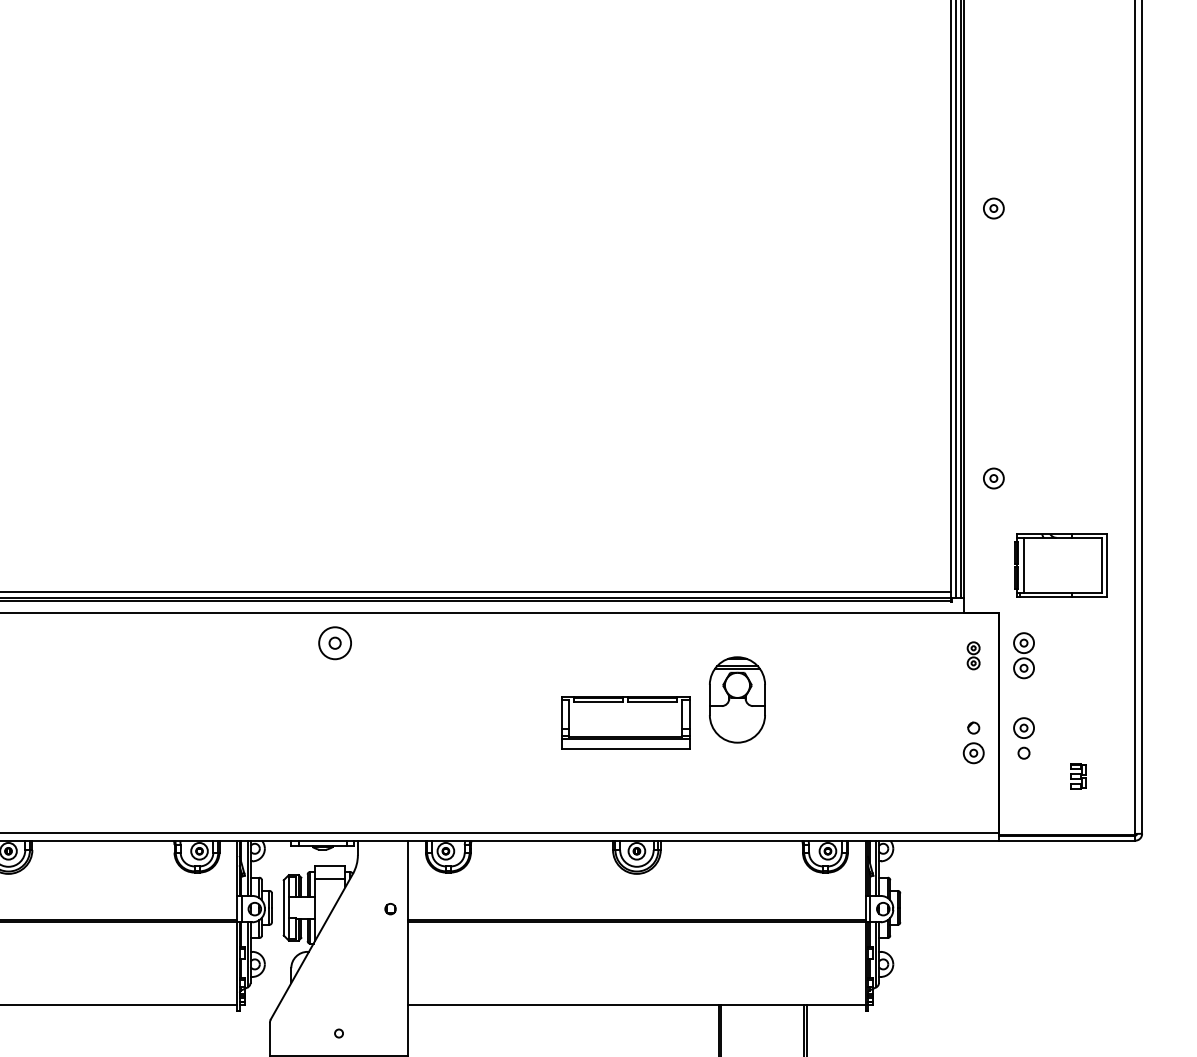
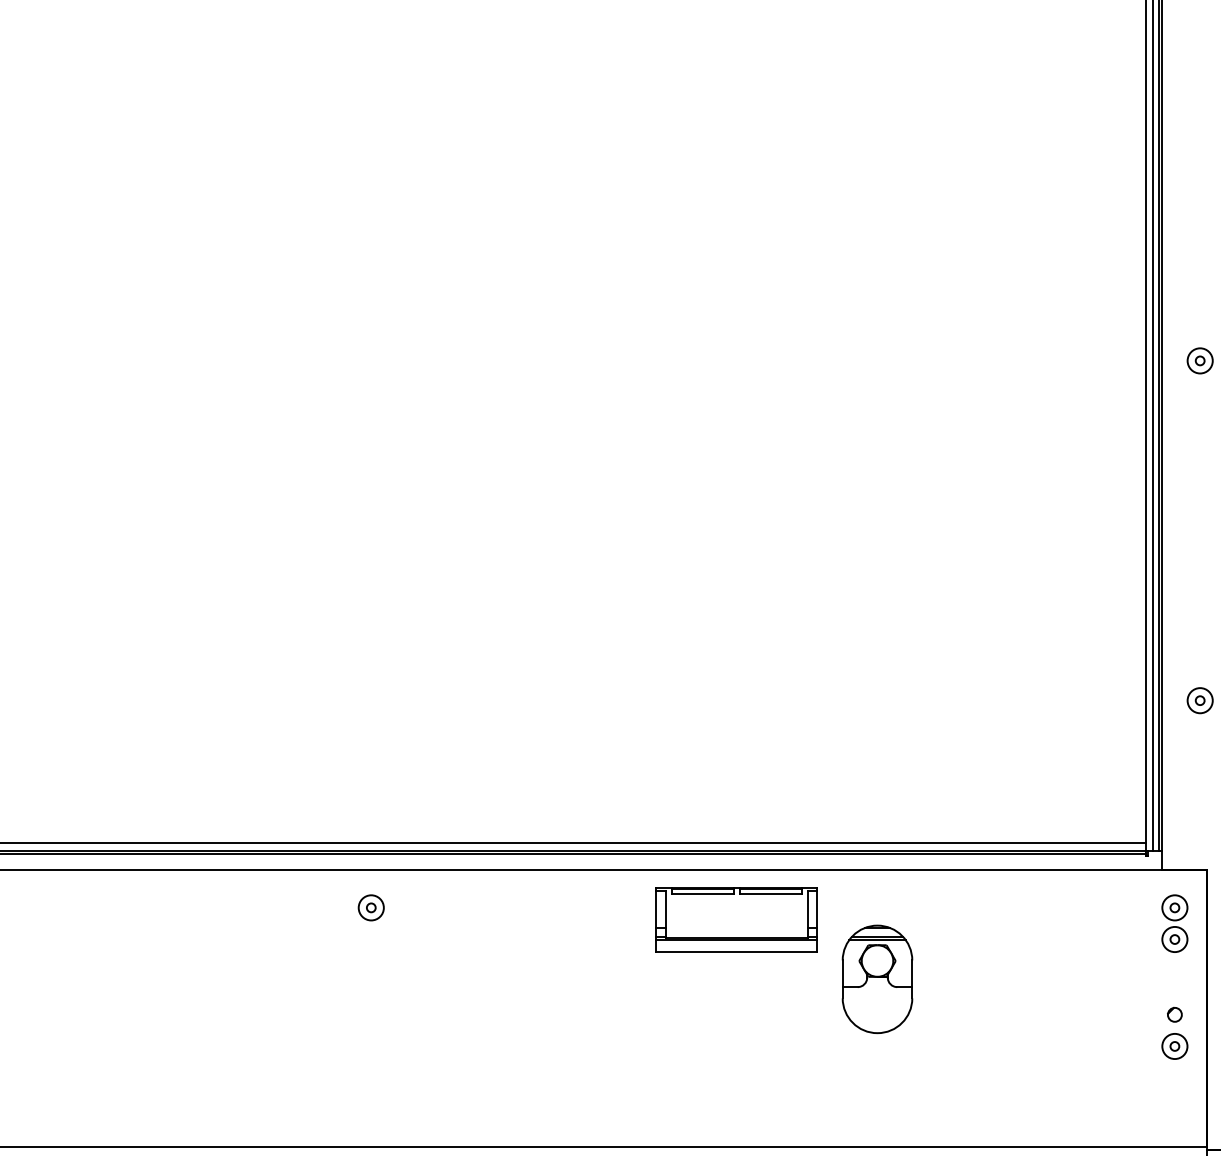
part: (335, 642) -> (371, 907), size x0.62
part: (973, 655) -> (1174, 923), size x1.67
part: (625, 722) -> (736, 919), moved

